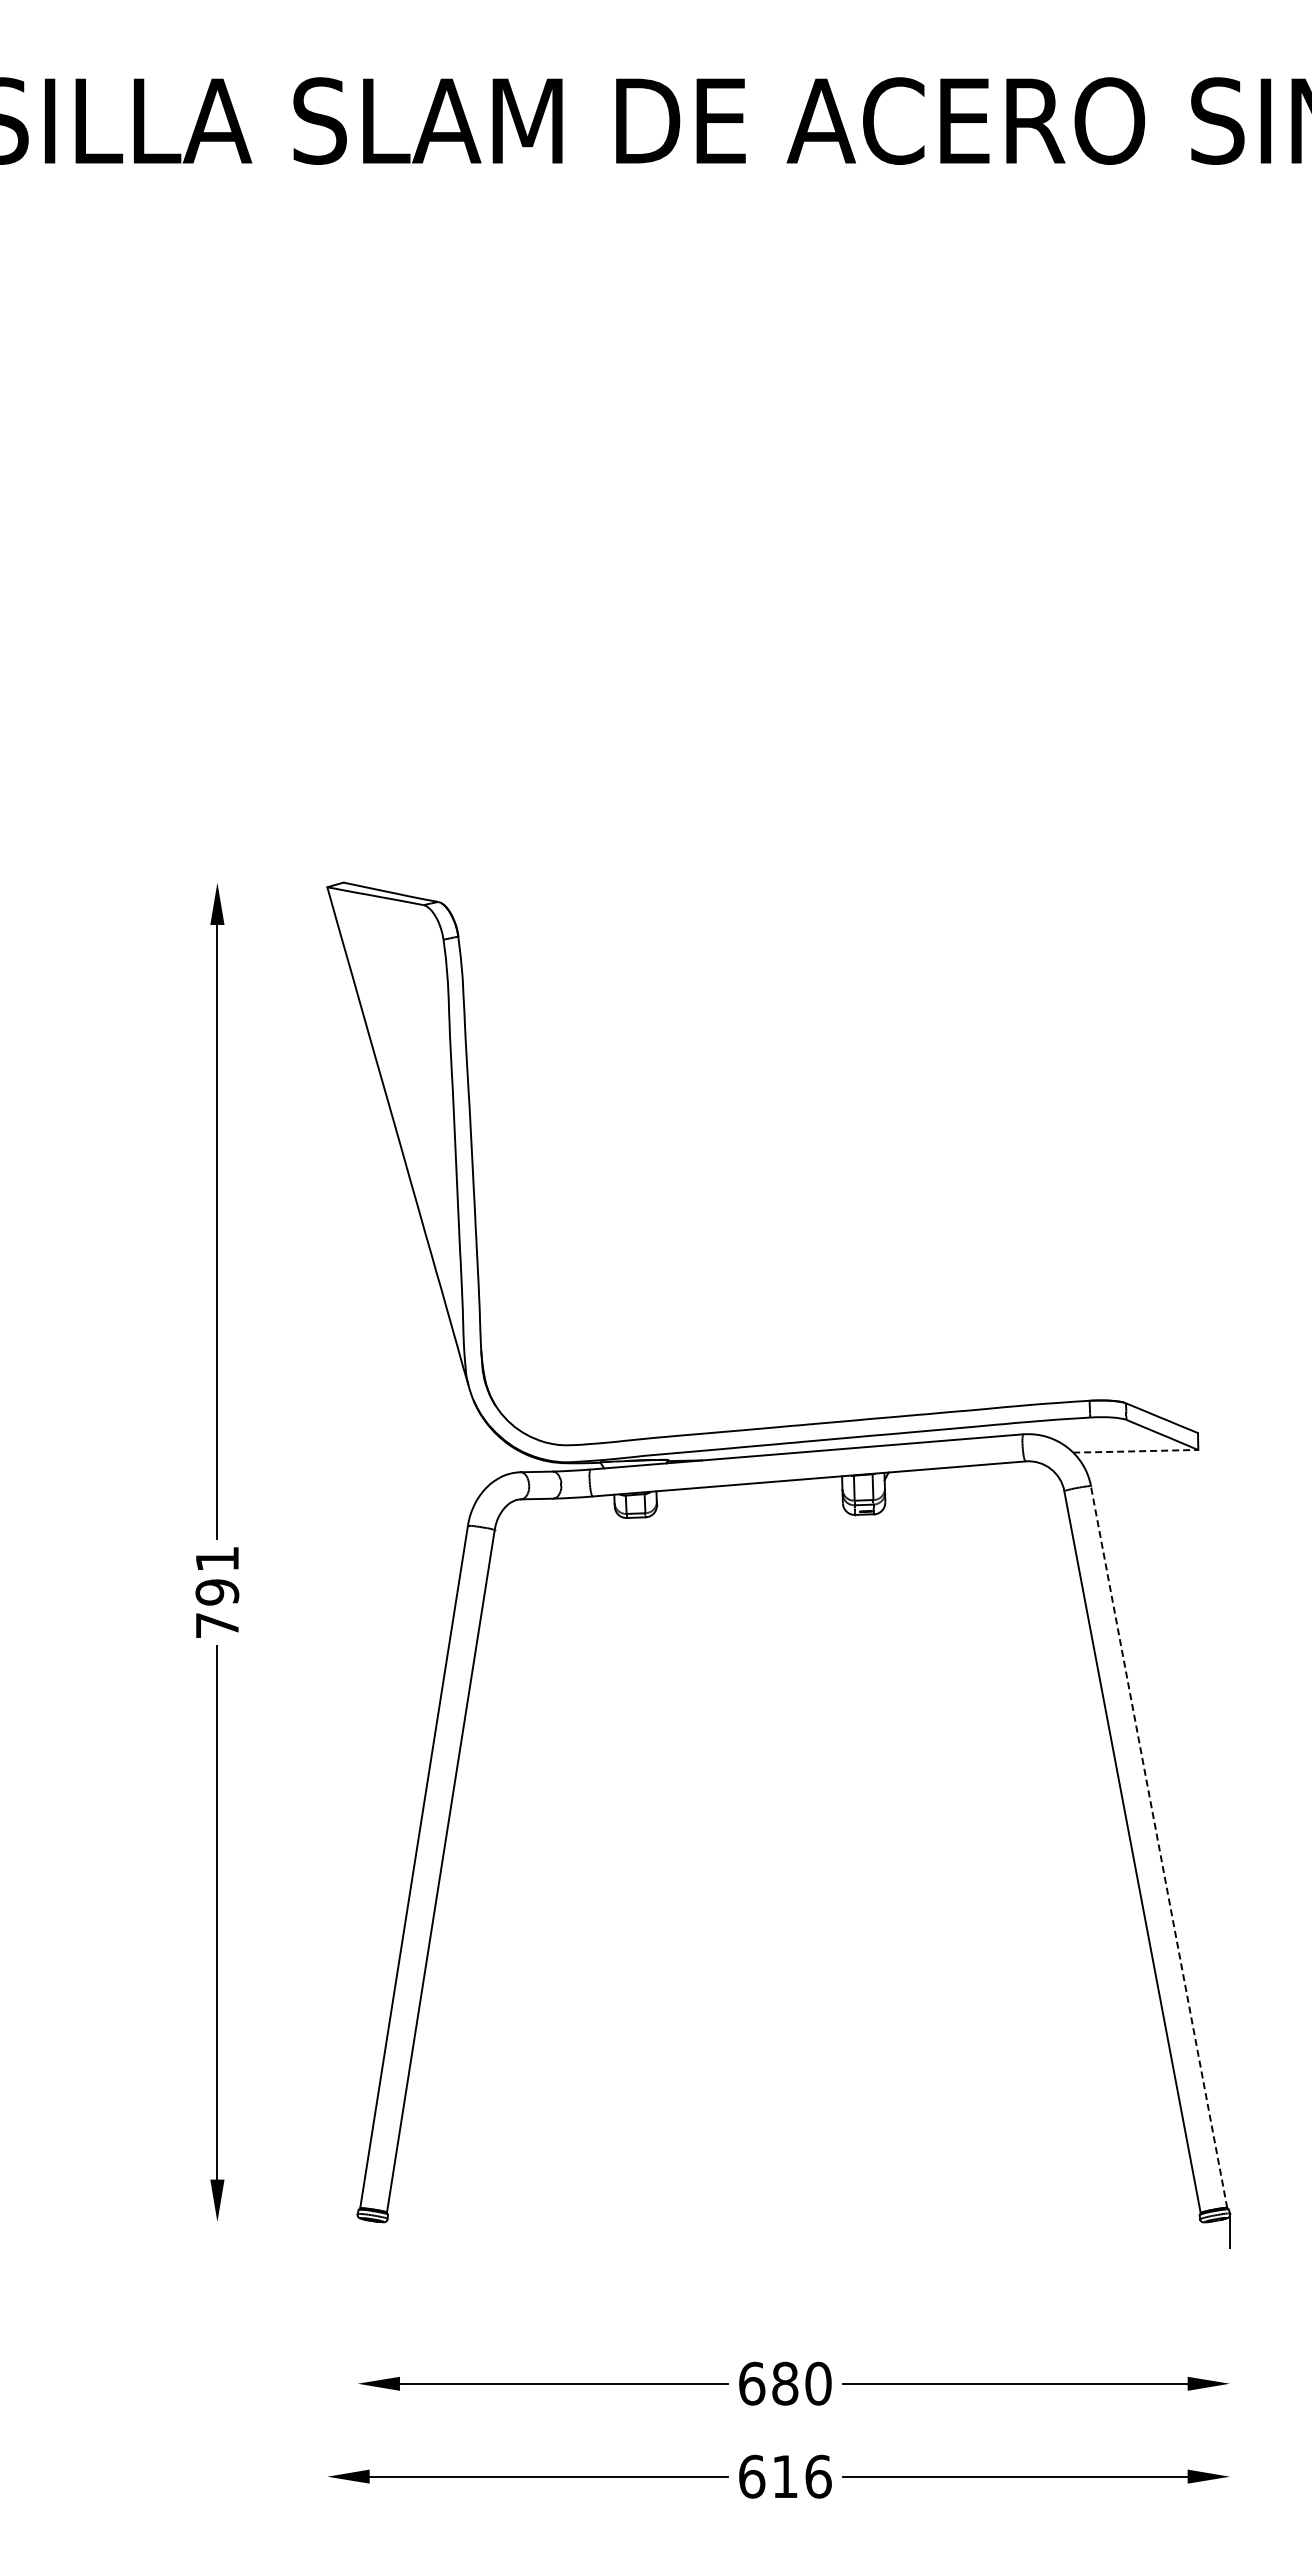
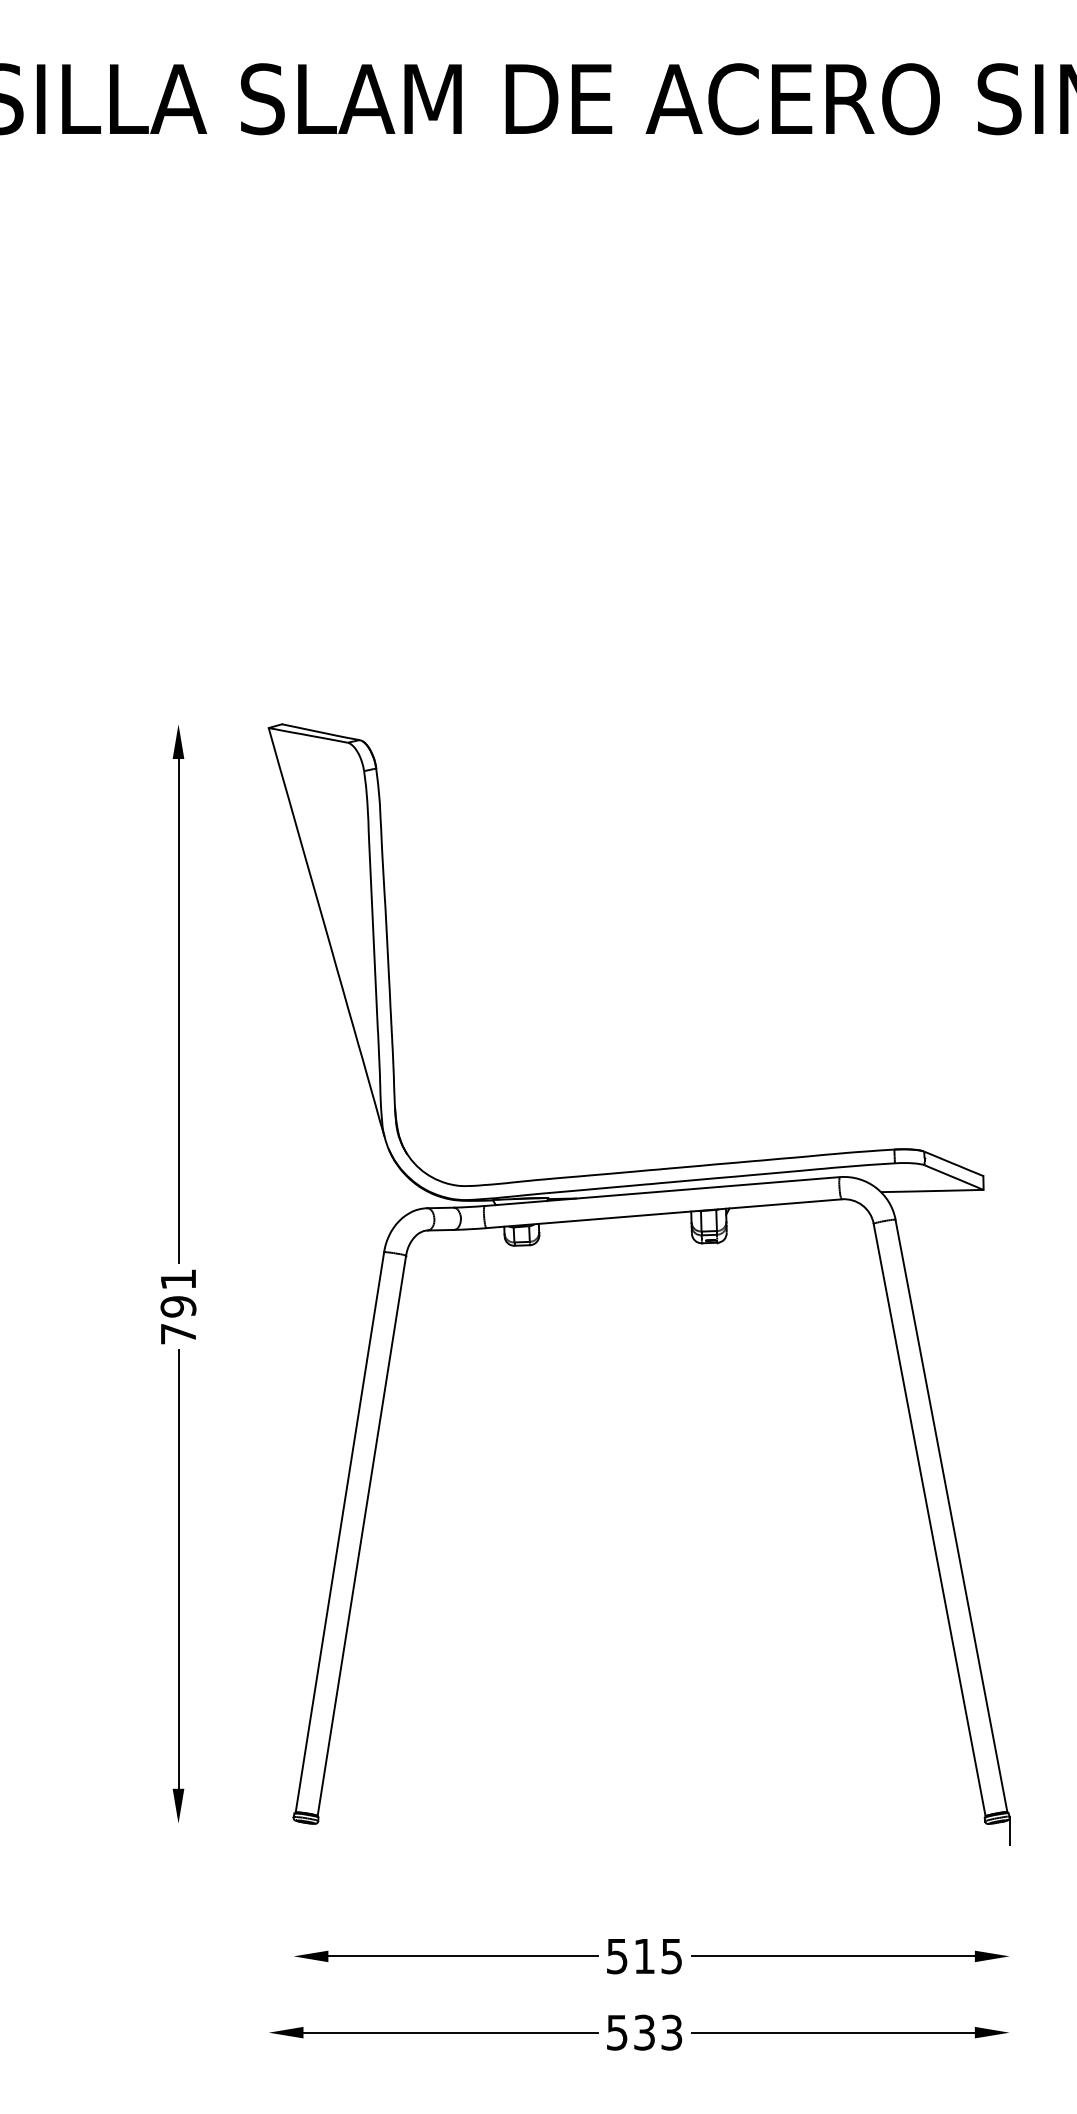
line: (1135, 1451) -> (932, 1191), dashed -> solid
line: (1159, 1846) -> (951, 1515), dashed -> solid
text: (785, 2383) -> (644, 1956), 680 -> 515
text: (785, 2476) -> (644, 2032), 616 -> 533

